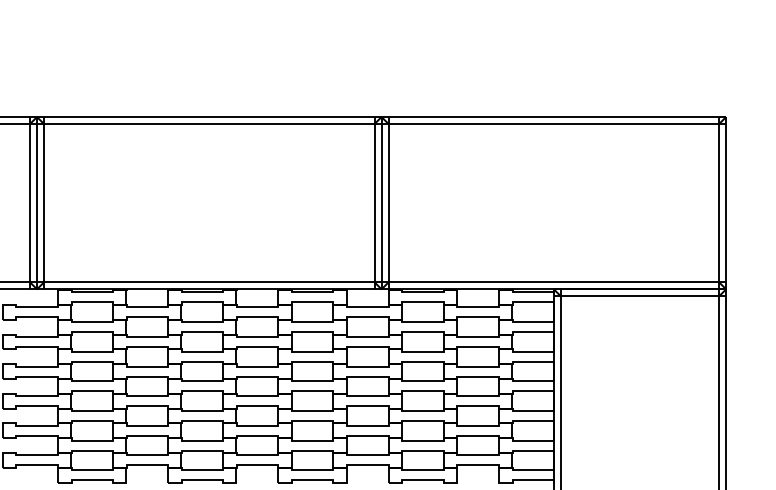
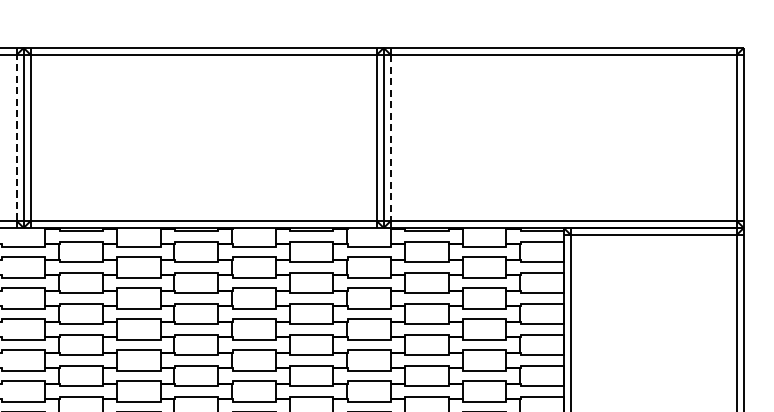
line: (30, 202) -> (16, 137), solid -> dashed
line: (388, 203) -> (390, 138), solid -> dashed

